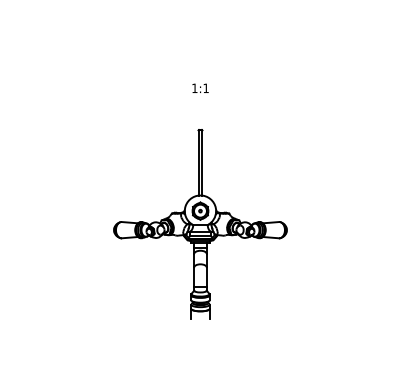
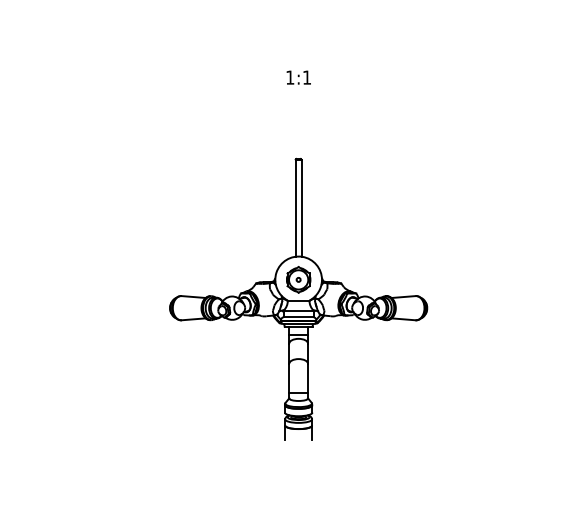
text: (200, 87) -> (298, 76), moved

